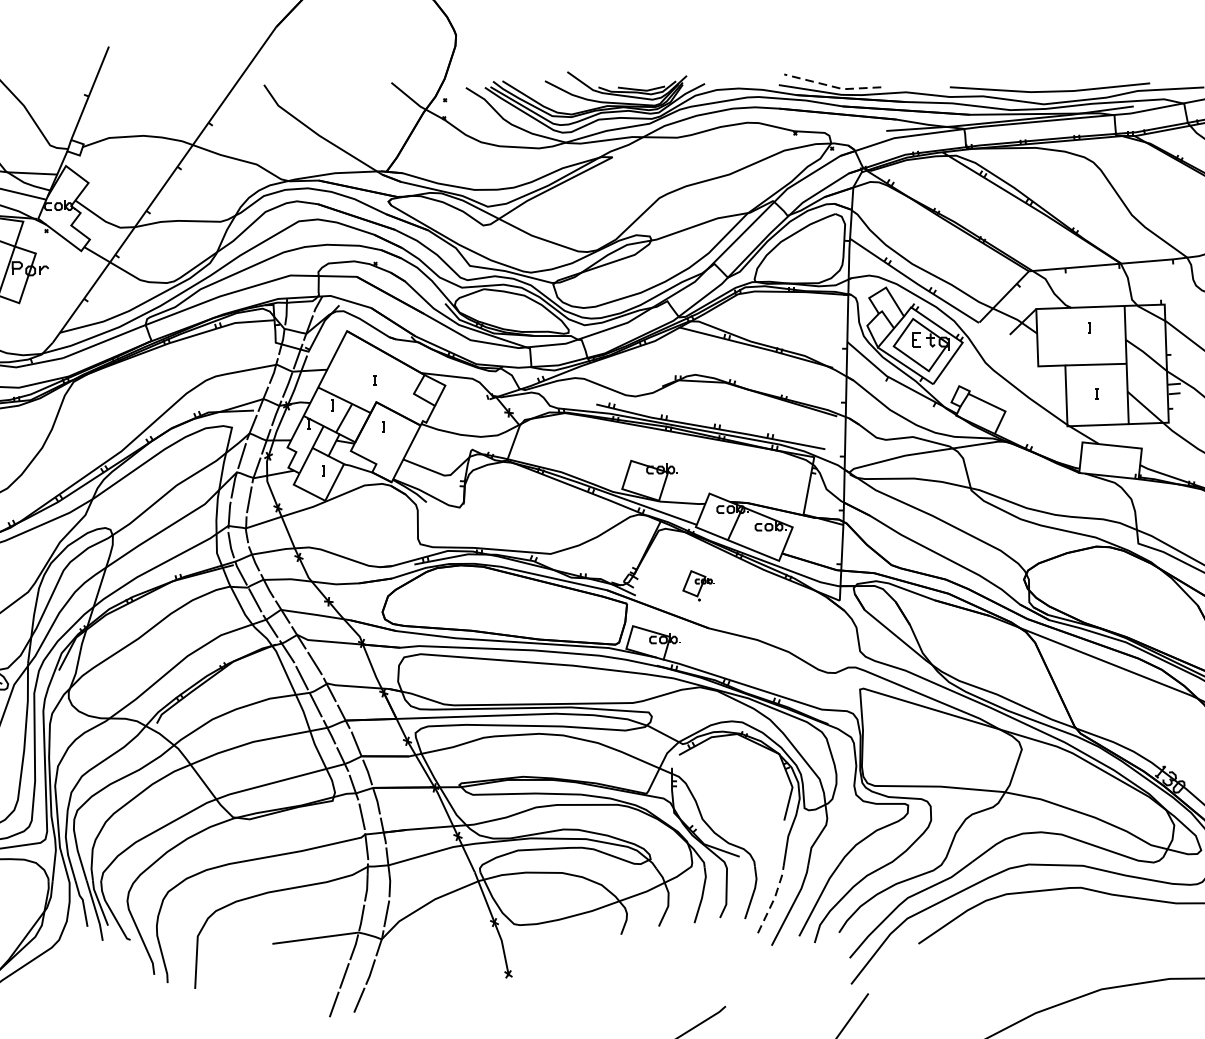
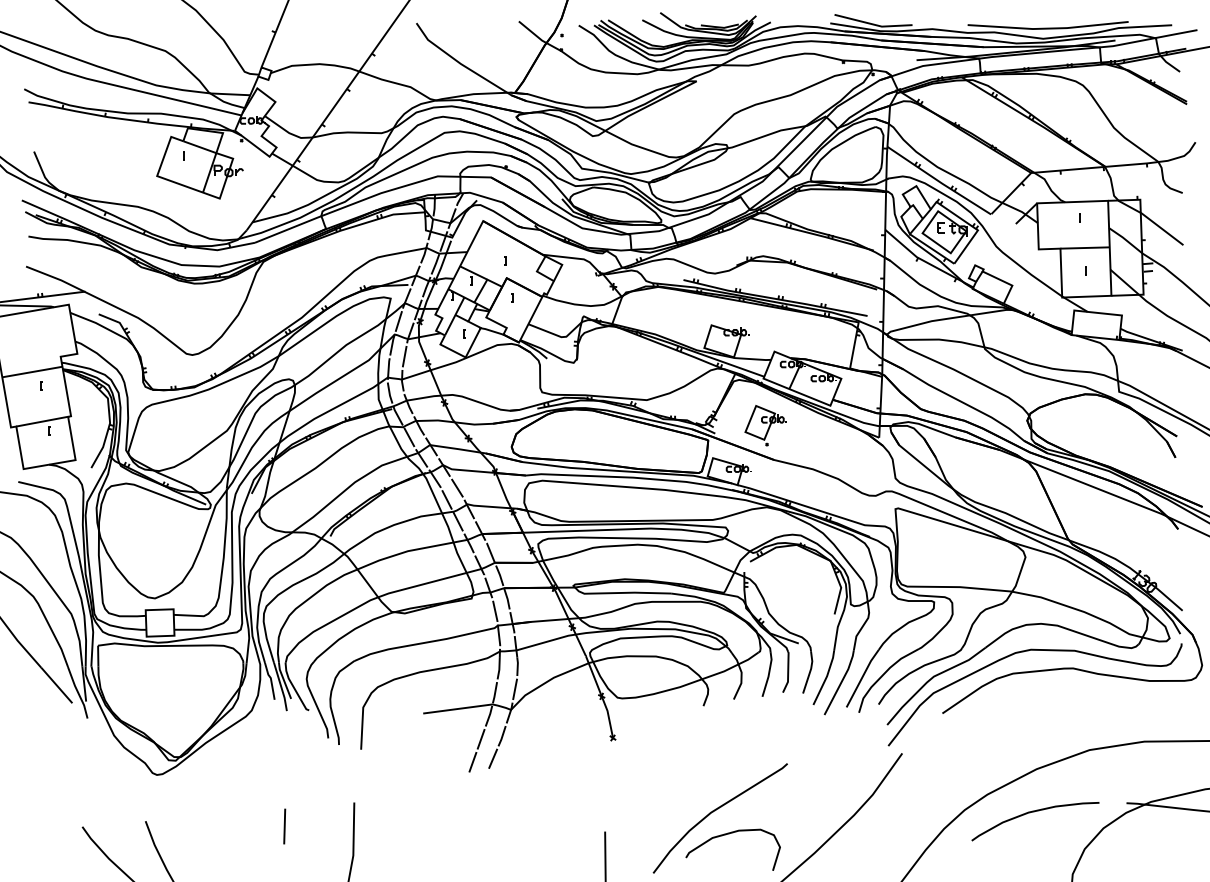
line: (832, 86) -> (873, 24), dashed -> solid
part: (698, 585) -> (765, 425), size x1.67
line: (774, 899) -> (826, 677), dashed -> solid

